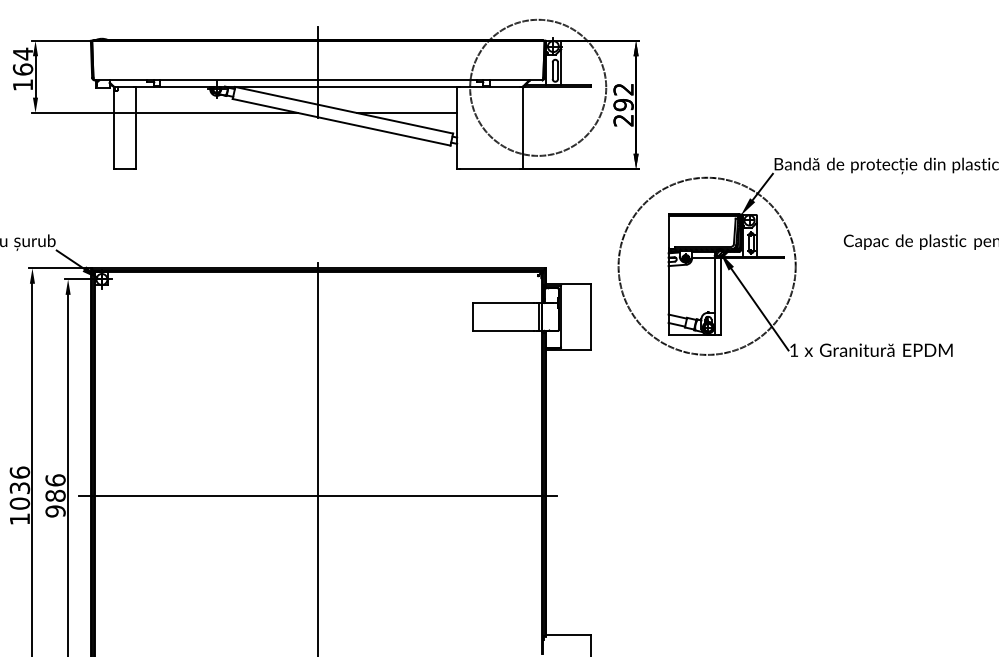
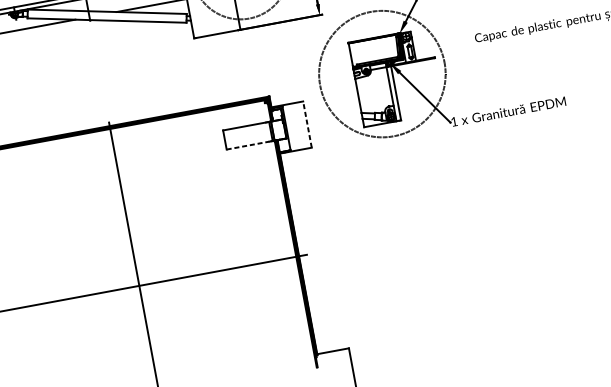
line: (591, 316) -> (307, 124), solid -> dashed
line: (504, 330) -> (248, 145), solid -> dashed

